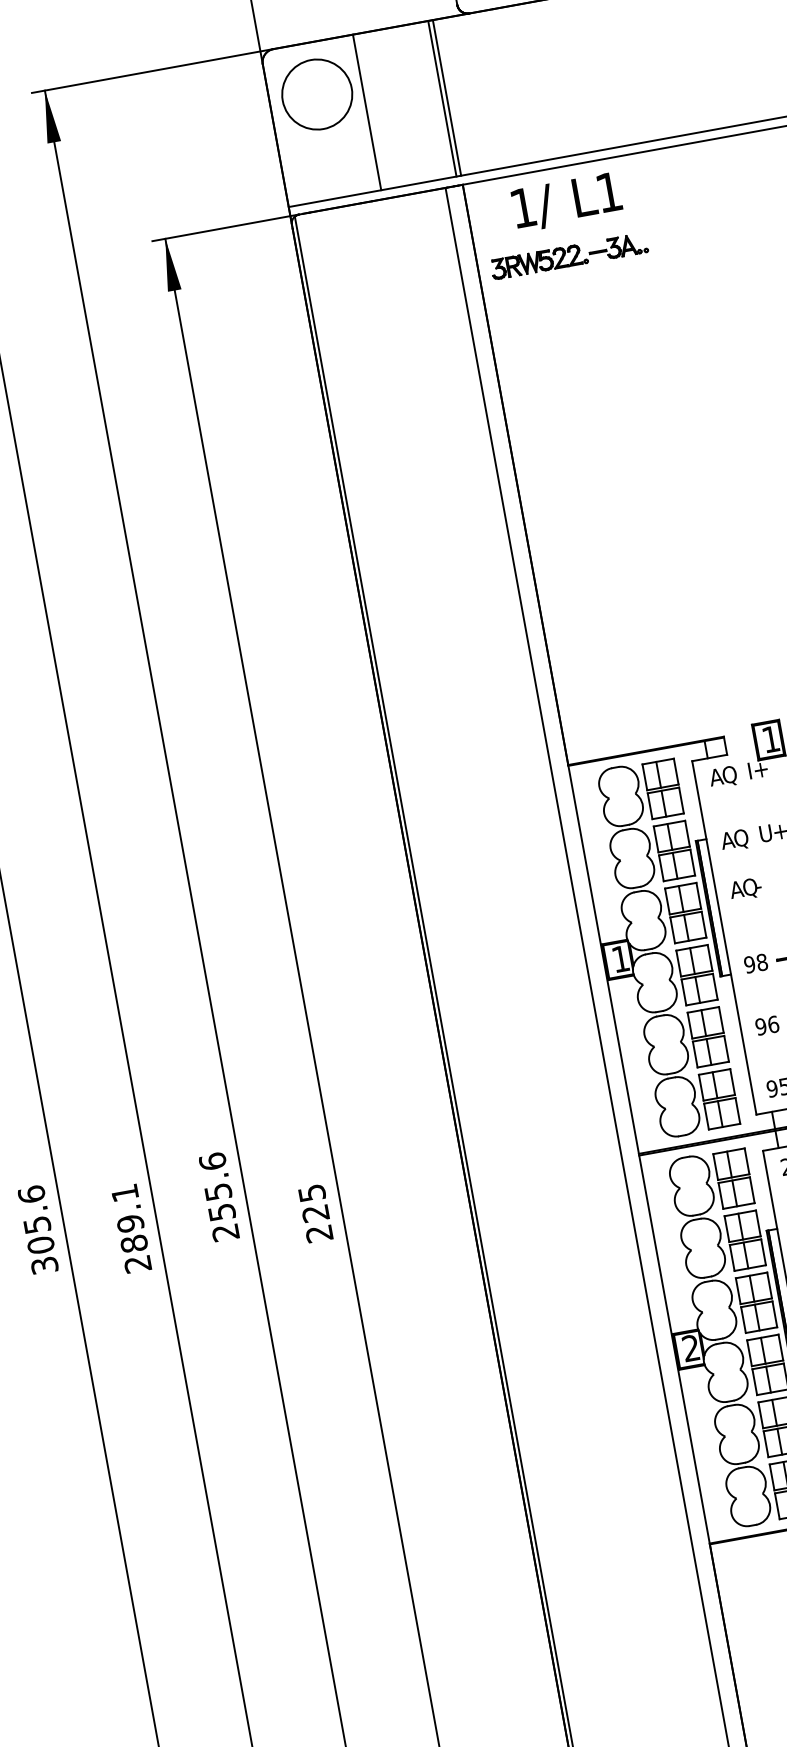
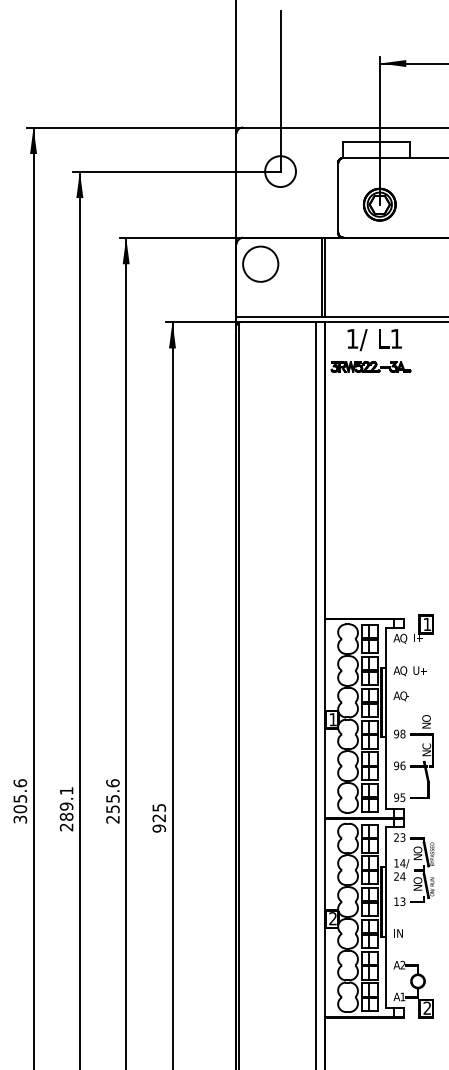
line: (366, 112) -> (283, 277), removed
text: (319, 1233) -> (159, 828), 225 -> 925

